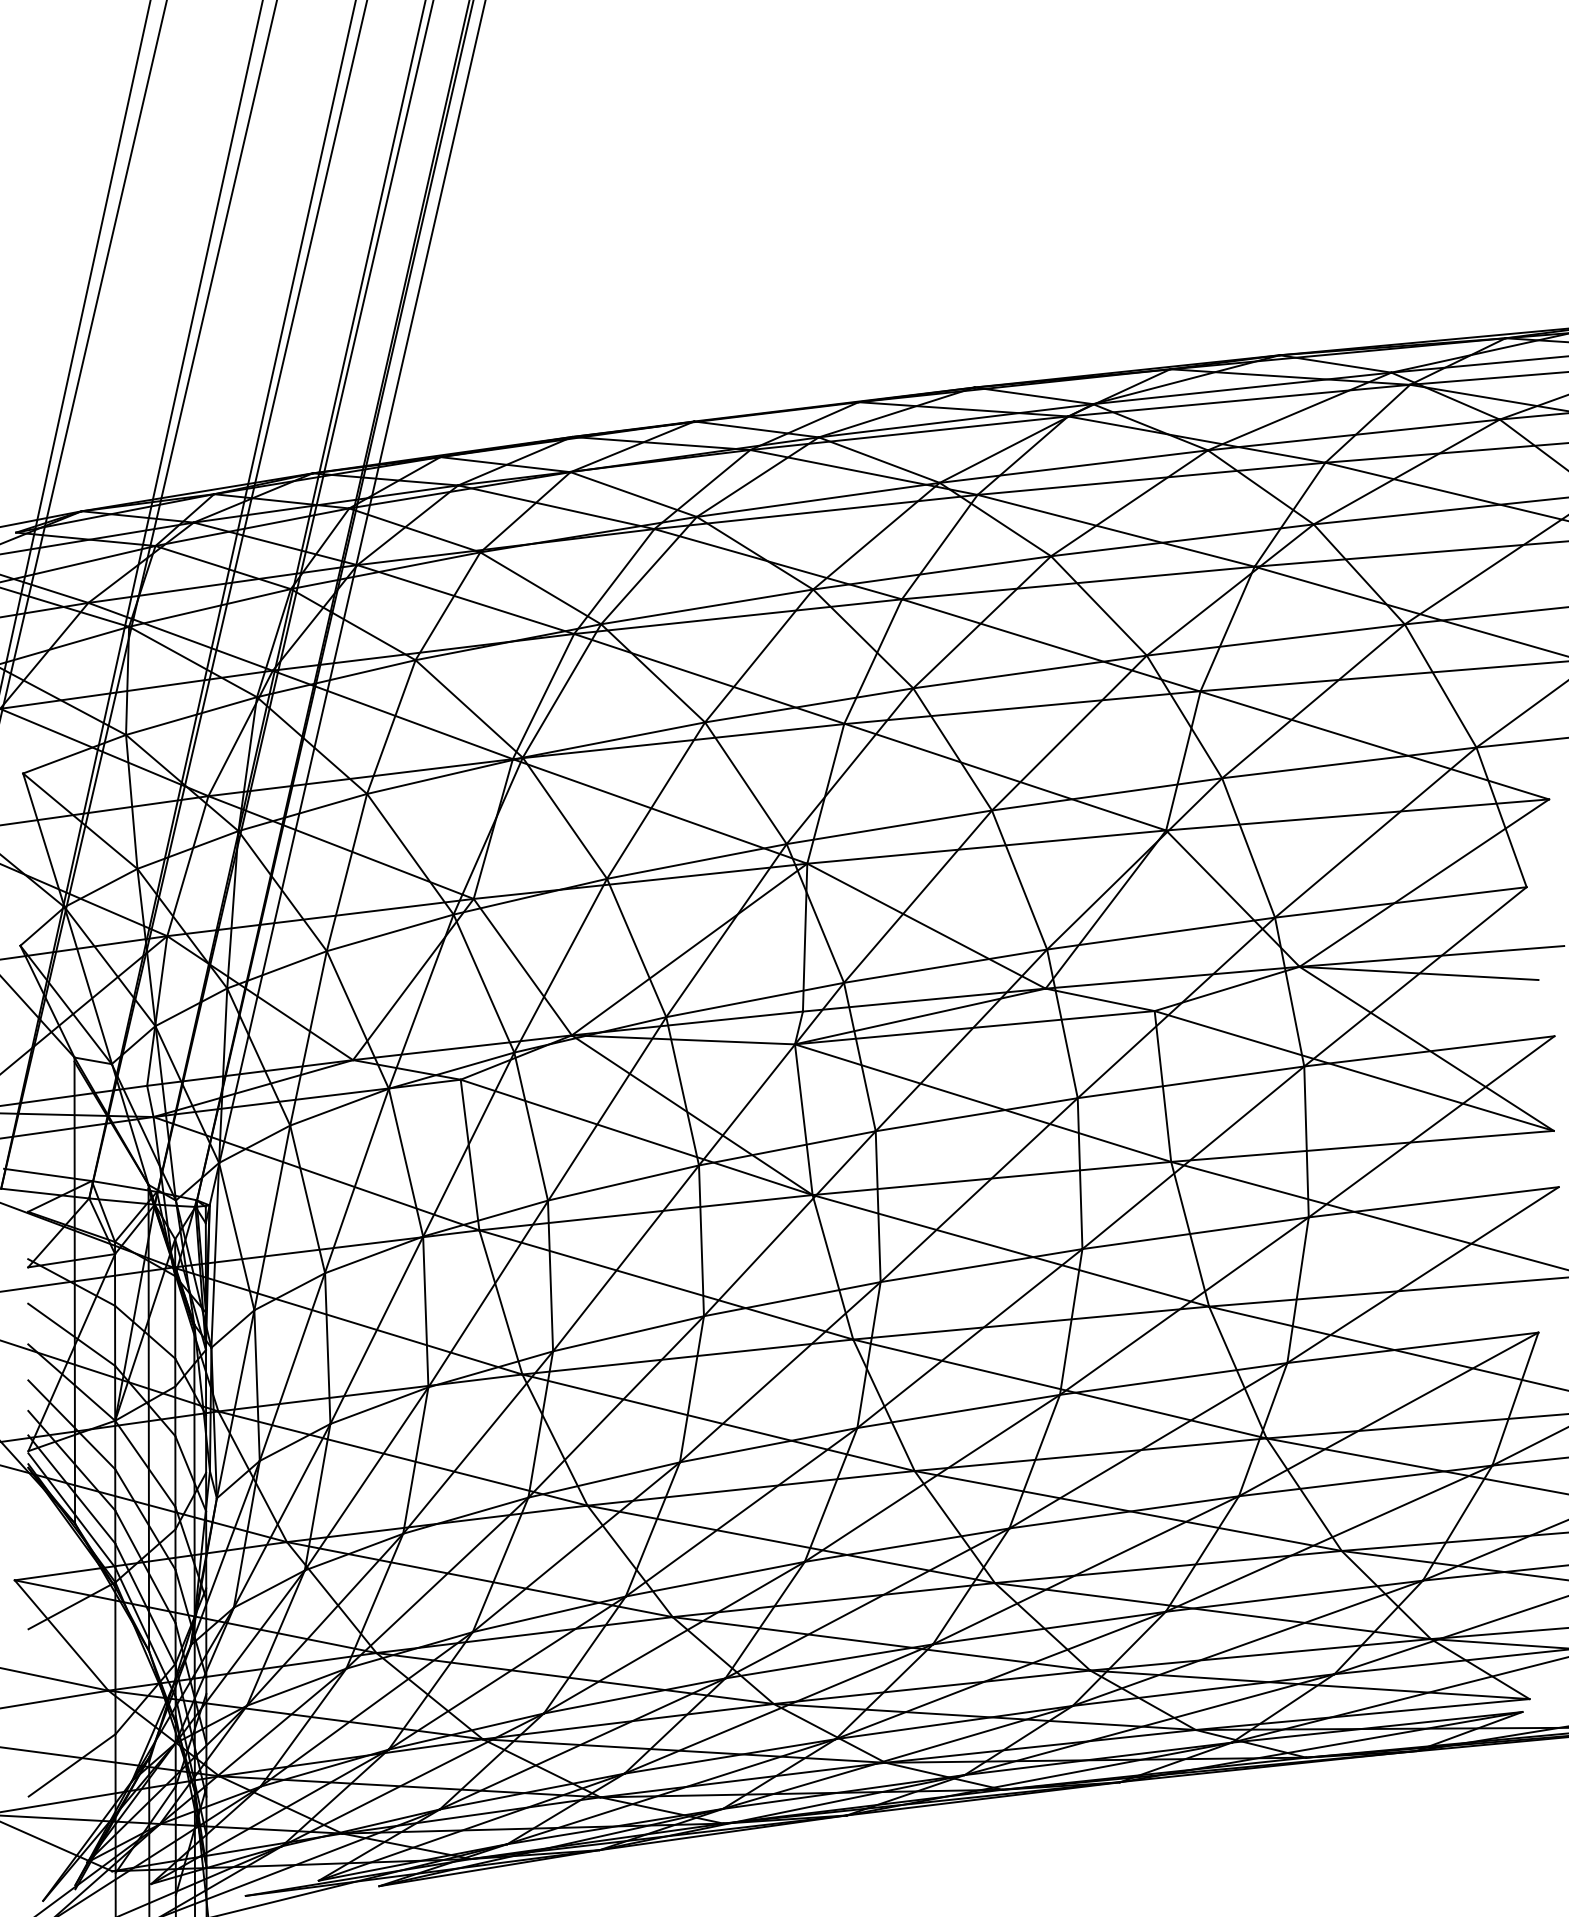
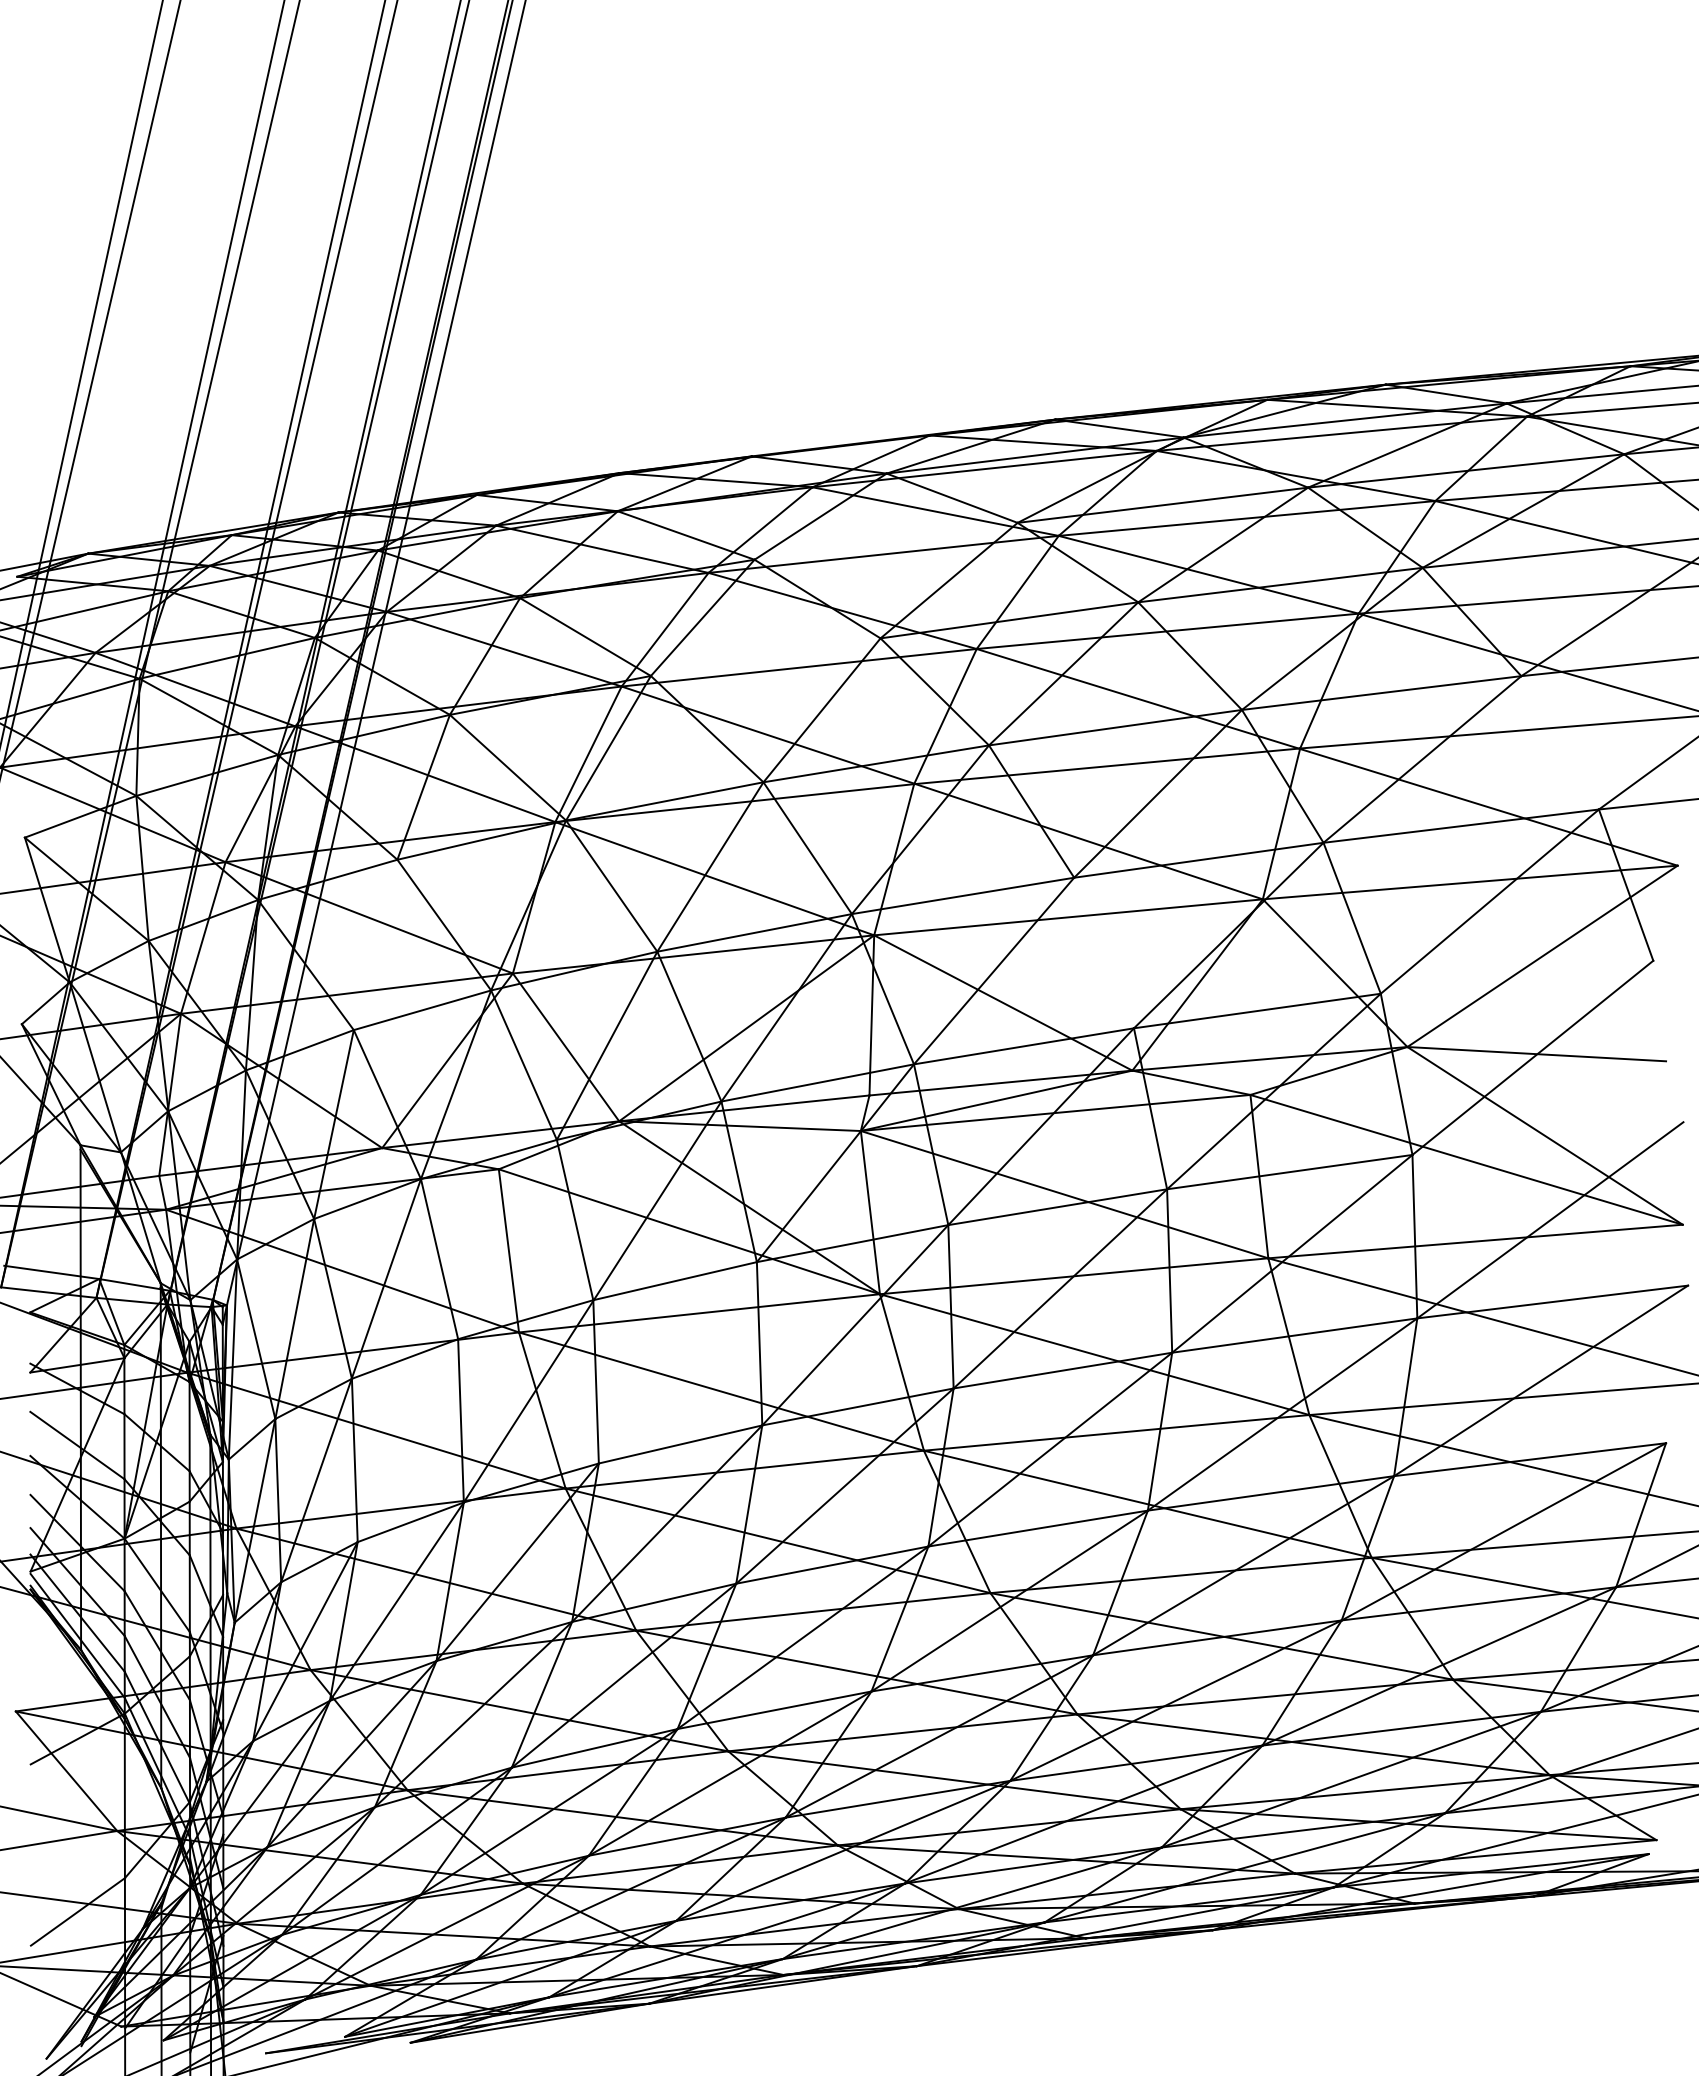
line: (817, 499) -> (885, 540), removed
line: (706, 607) -> (765, 657), removed
line: (1440, 685) -> (1559, 742), removed
line: (346, 872) -> (375, 944), removed
line: (1019, 879) -> (1103, 952), removed
line: (1400, 901) -> (1516, 976), removed
line: (1431, 956) -> (1550, 1035), removed
line: (1428, 1051) -> (1547, 1138), removed
line: (421, 1237) -> (456, 1340), removed
line: (625, 1258) -> (677, 1362), removed

